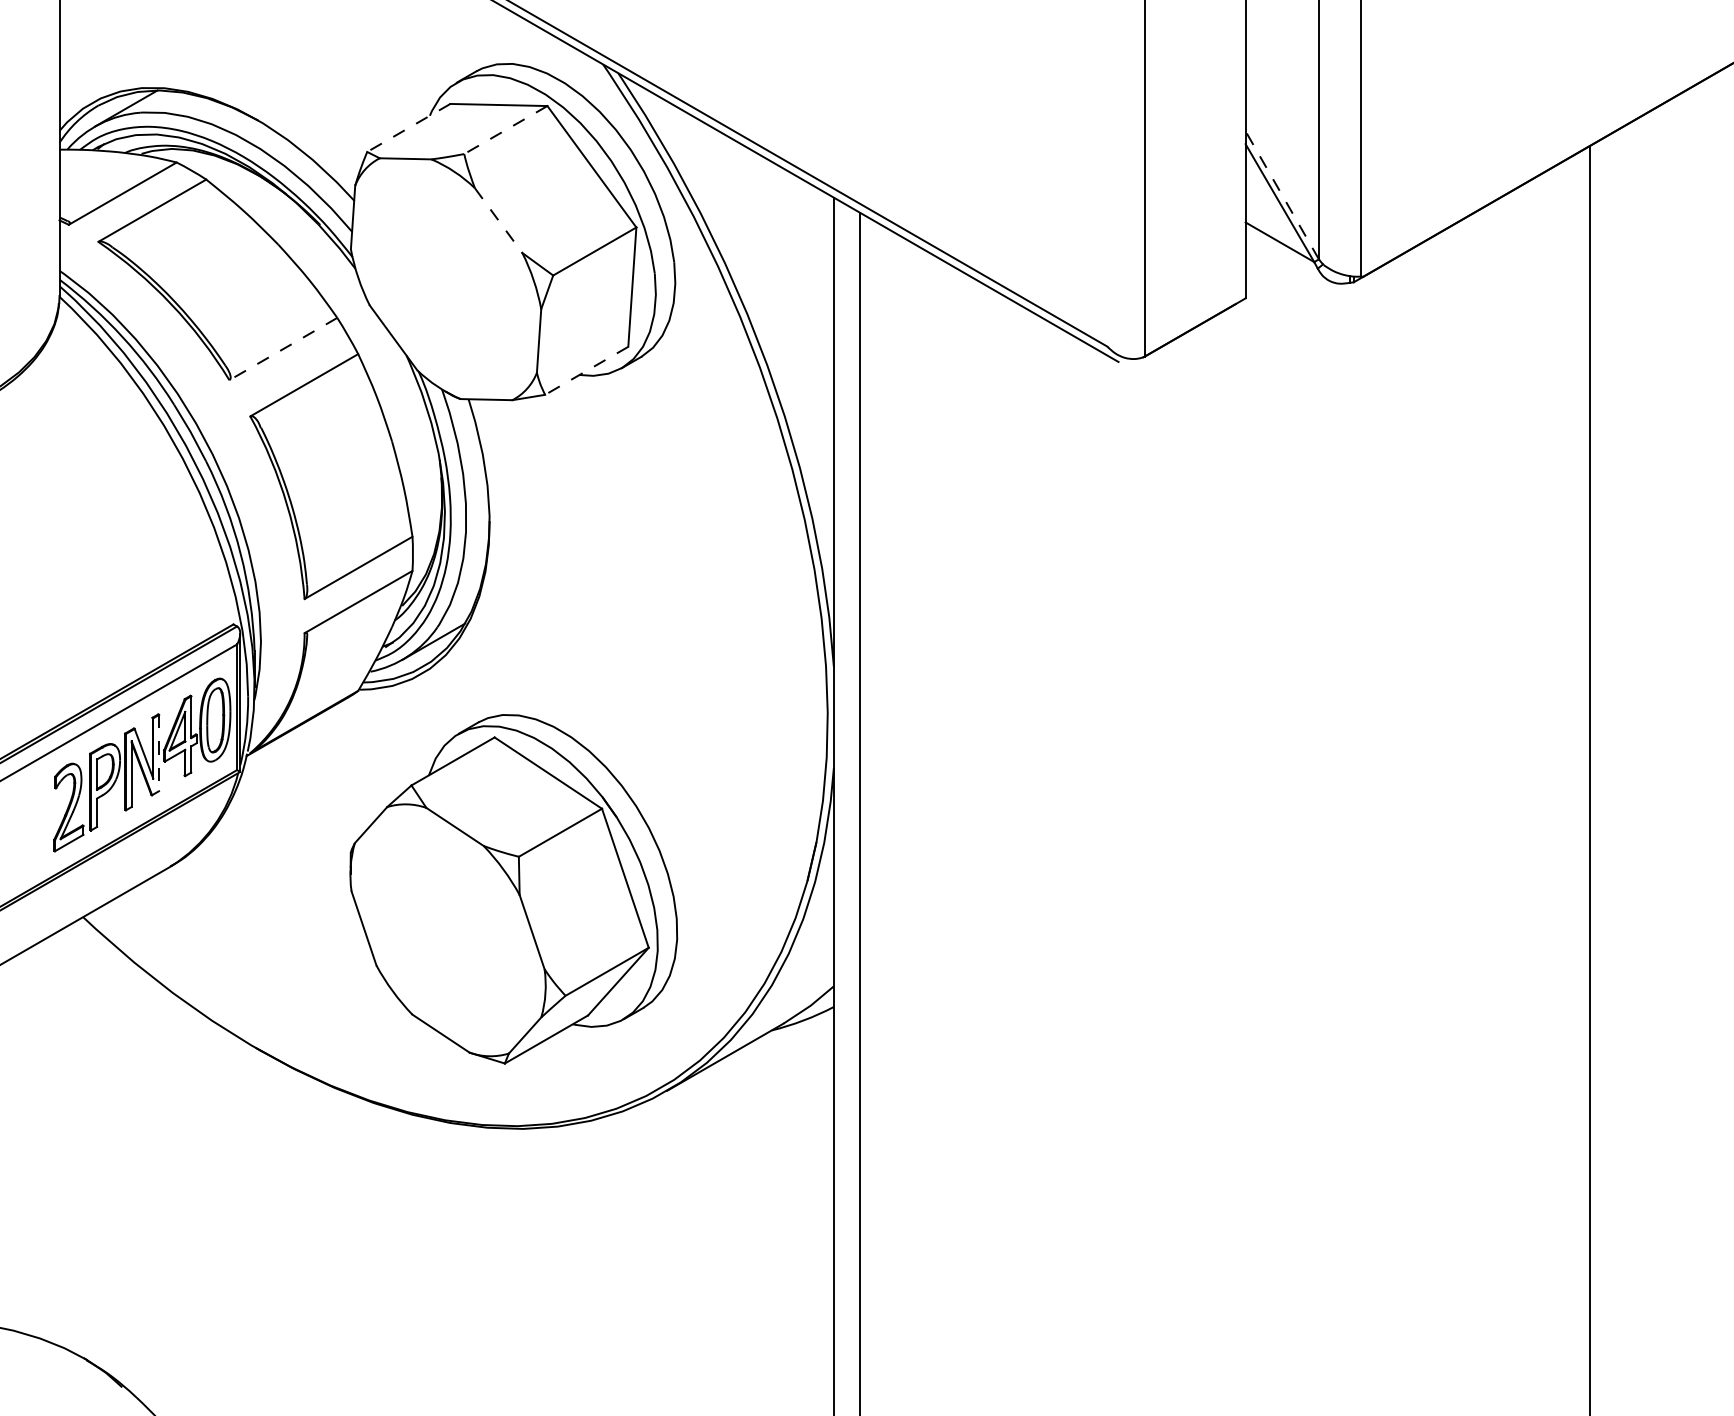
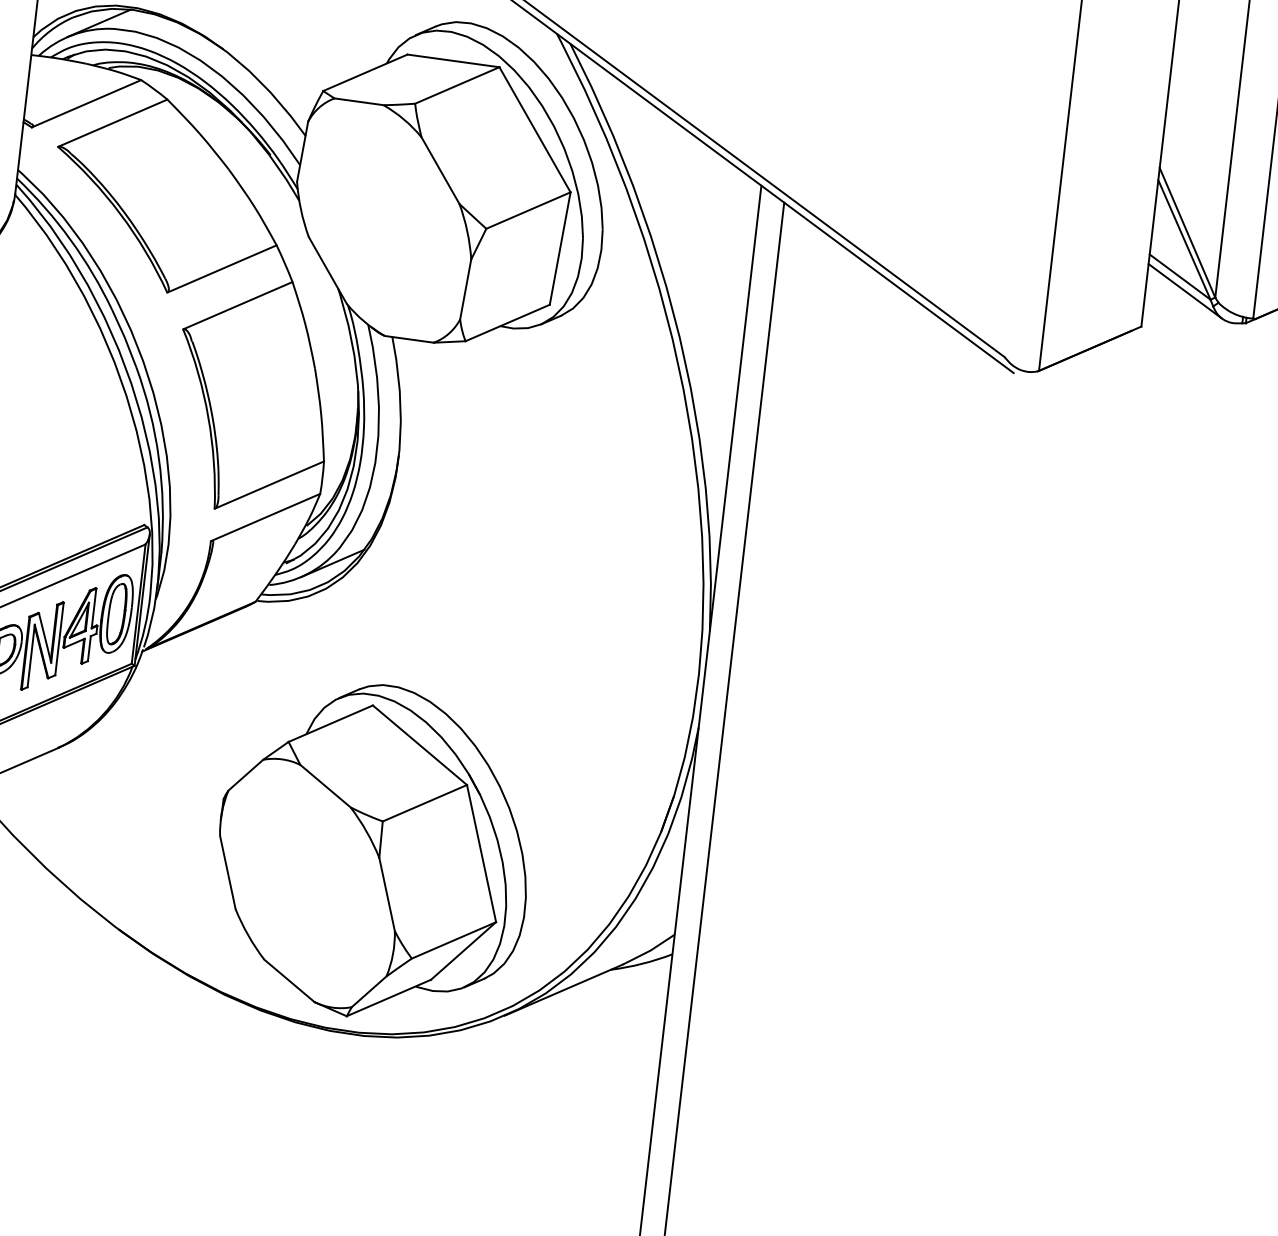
line: (408, 128) -> (365, 73), dashed -> solid
line: (505, 130) -> (456, 85), dashed -> solid
line: (1282, 195) -> (1187, 232), dashed -> solid
line: (498, 221) -> (440, 171), dashed -> solid
line: (1286, 256) -> (1184, 291), added
line: (282, 349) -> (221, 269), dashed -> solid
line: (586, 371) -> (507, 323), dashed -> solid
line: (159, 753) -> (59, 639), dashed -> solid
part: (513, 889) -> (374, 851), moved

